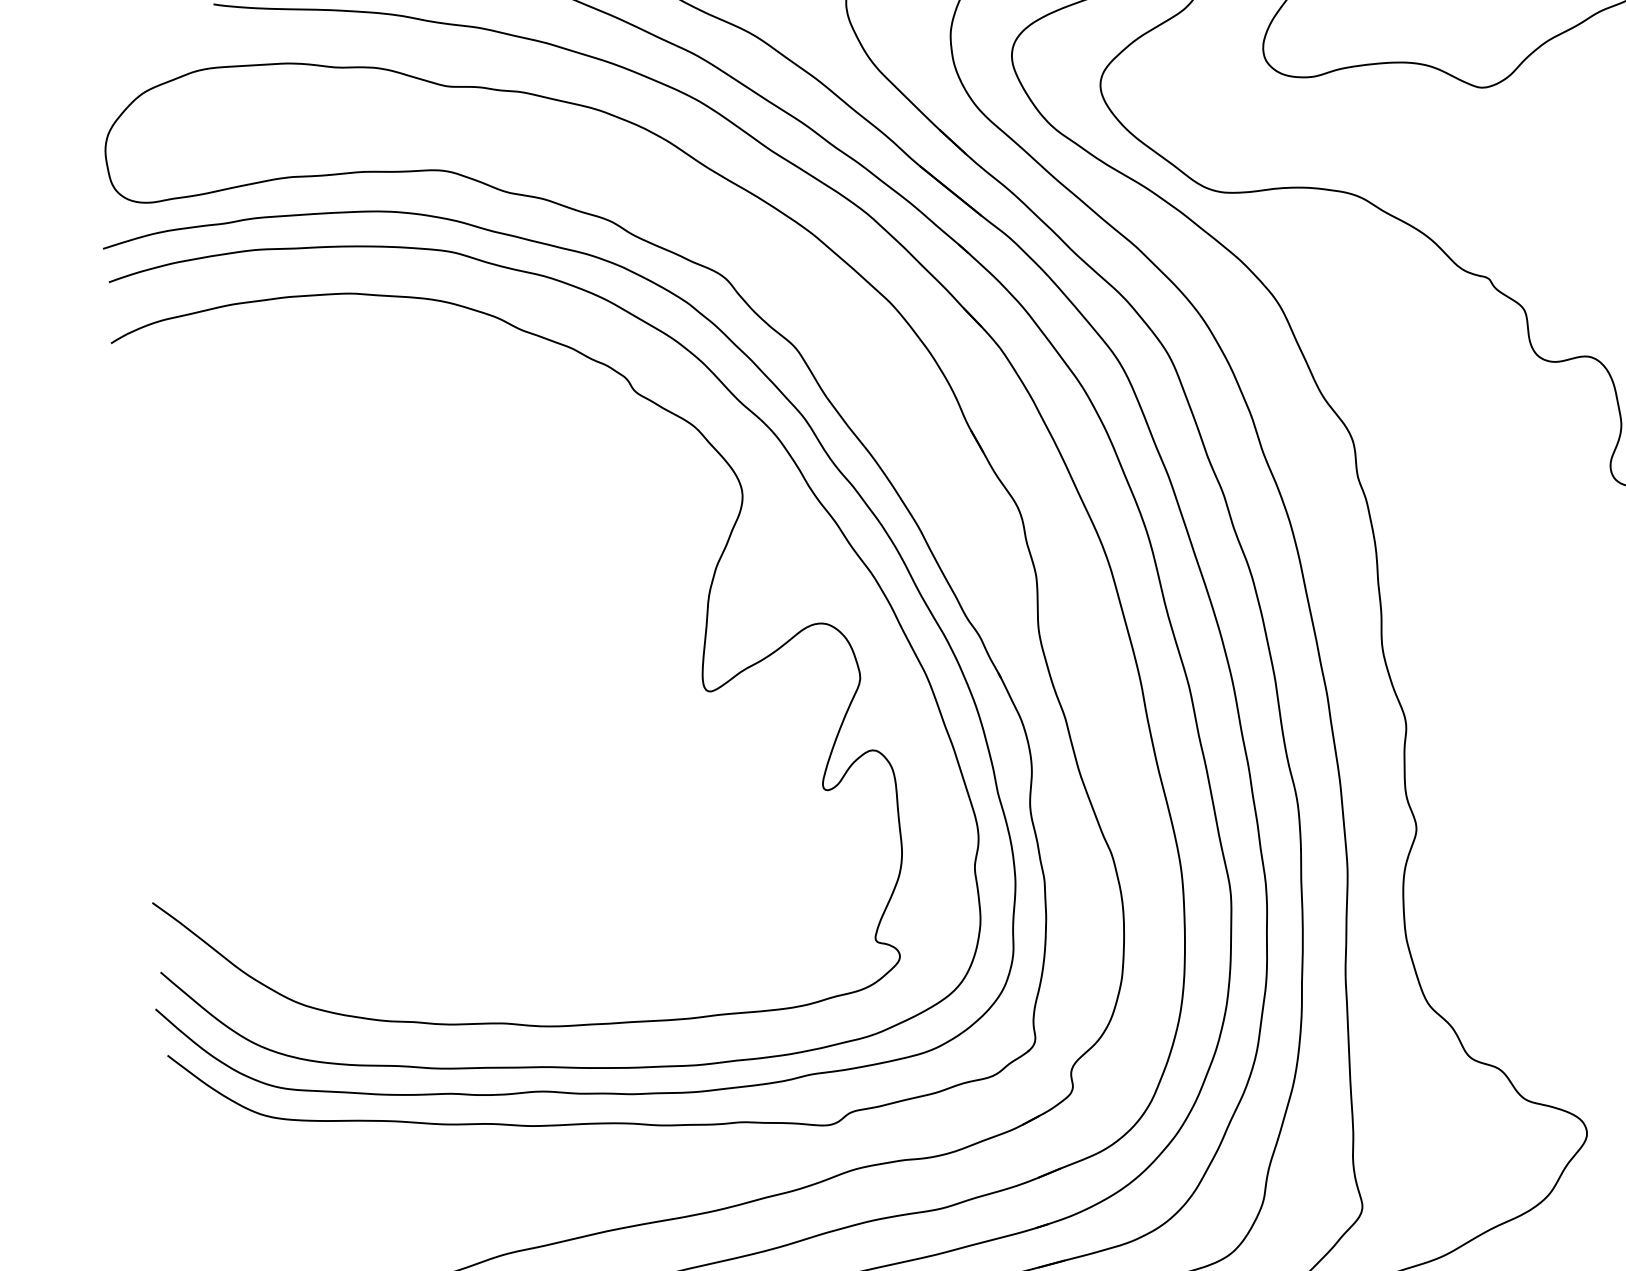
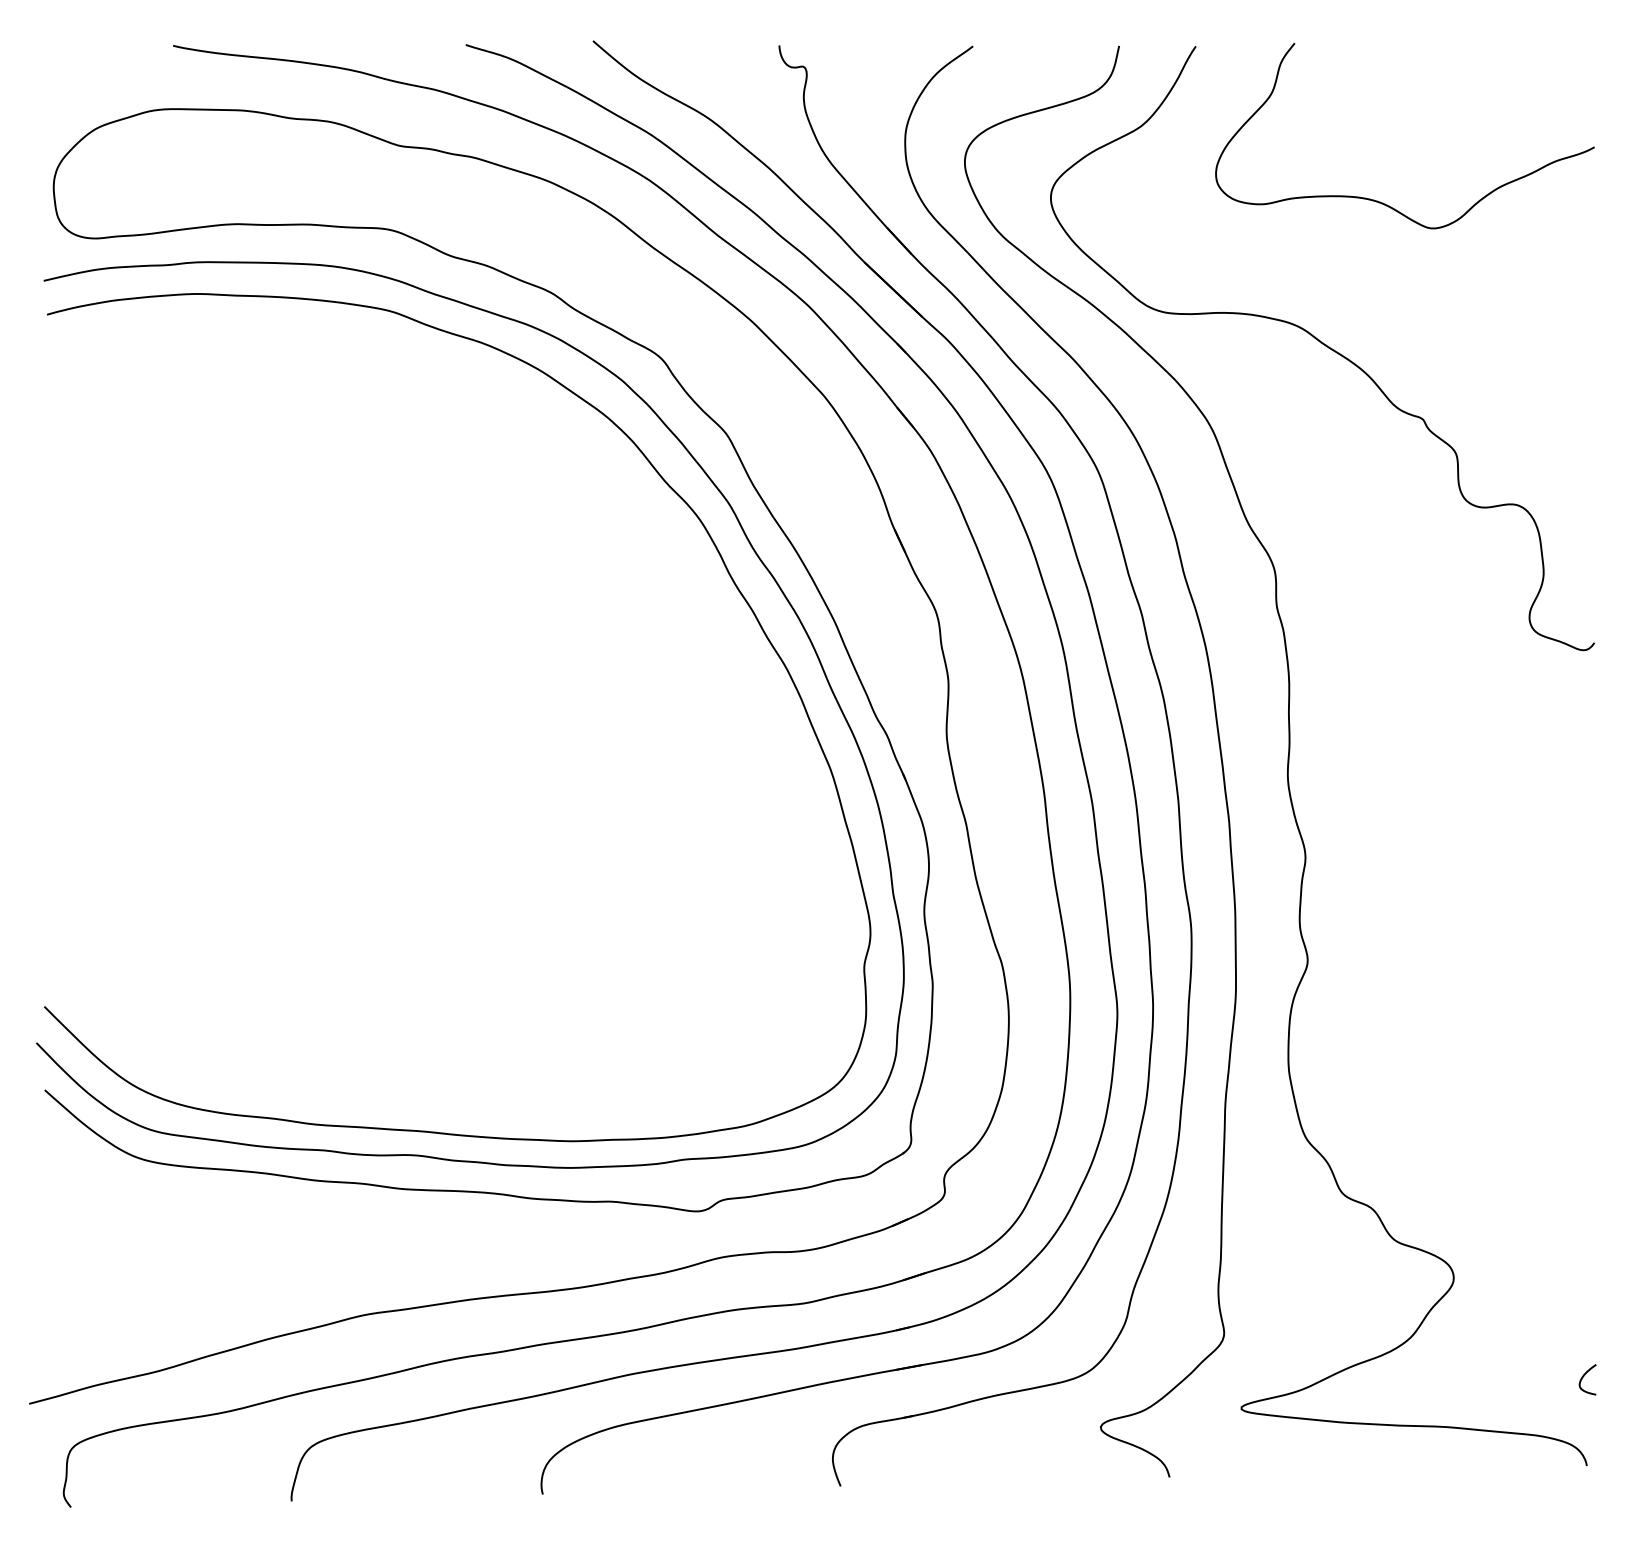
curve: (701, 668) -> (607, 746), removed

